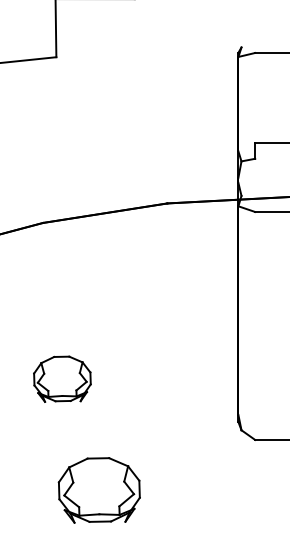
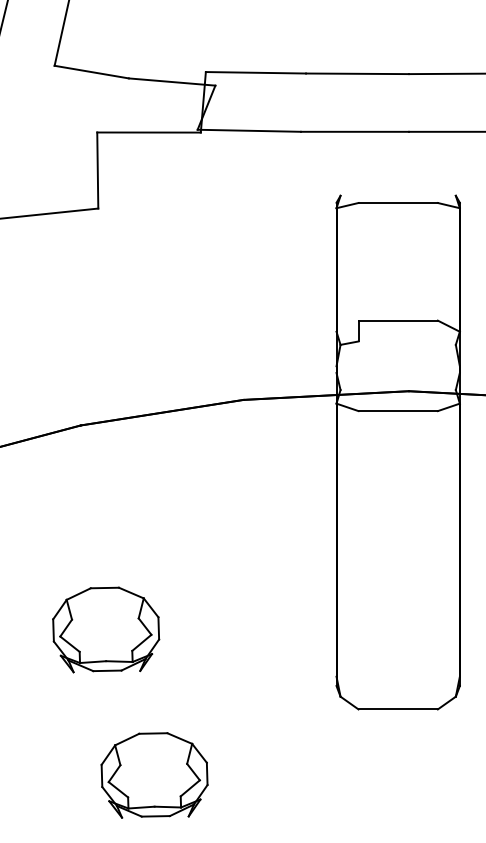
part: (62, 378) -> (106, 629), size x1.43

